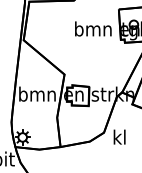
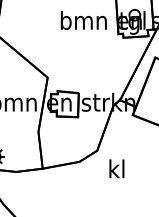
text: (119, 136) -> (116, 168), moved

